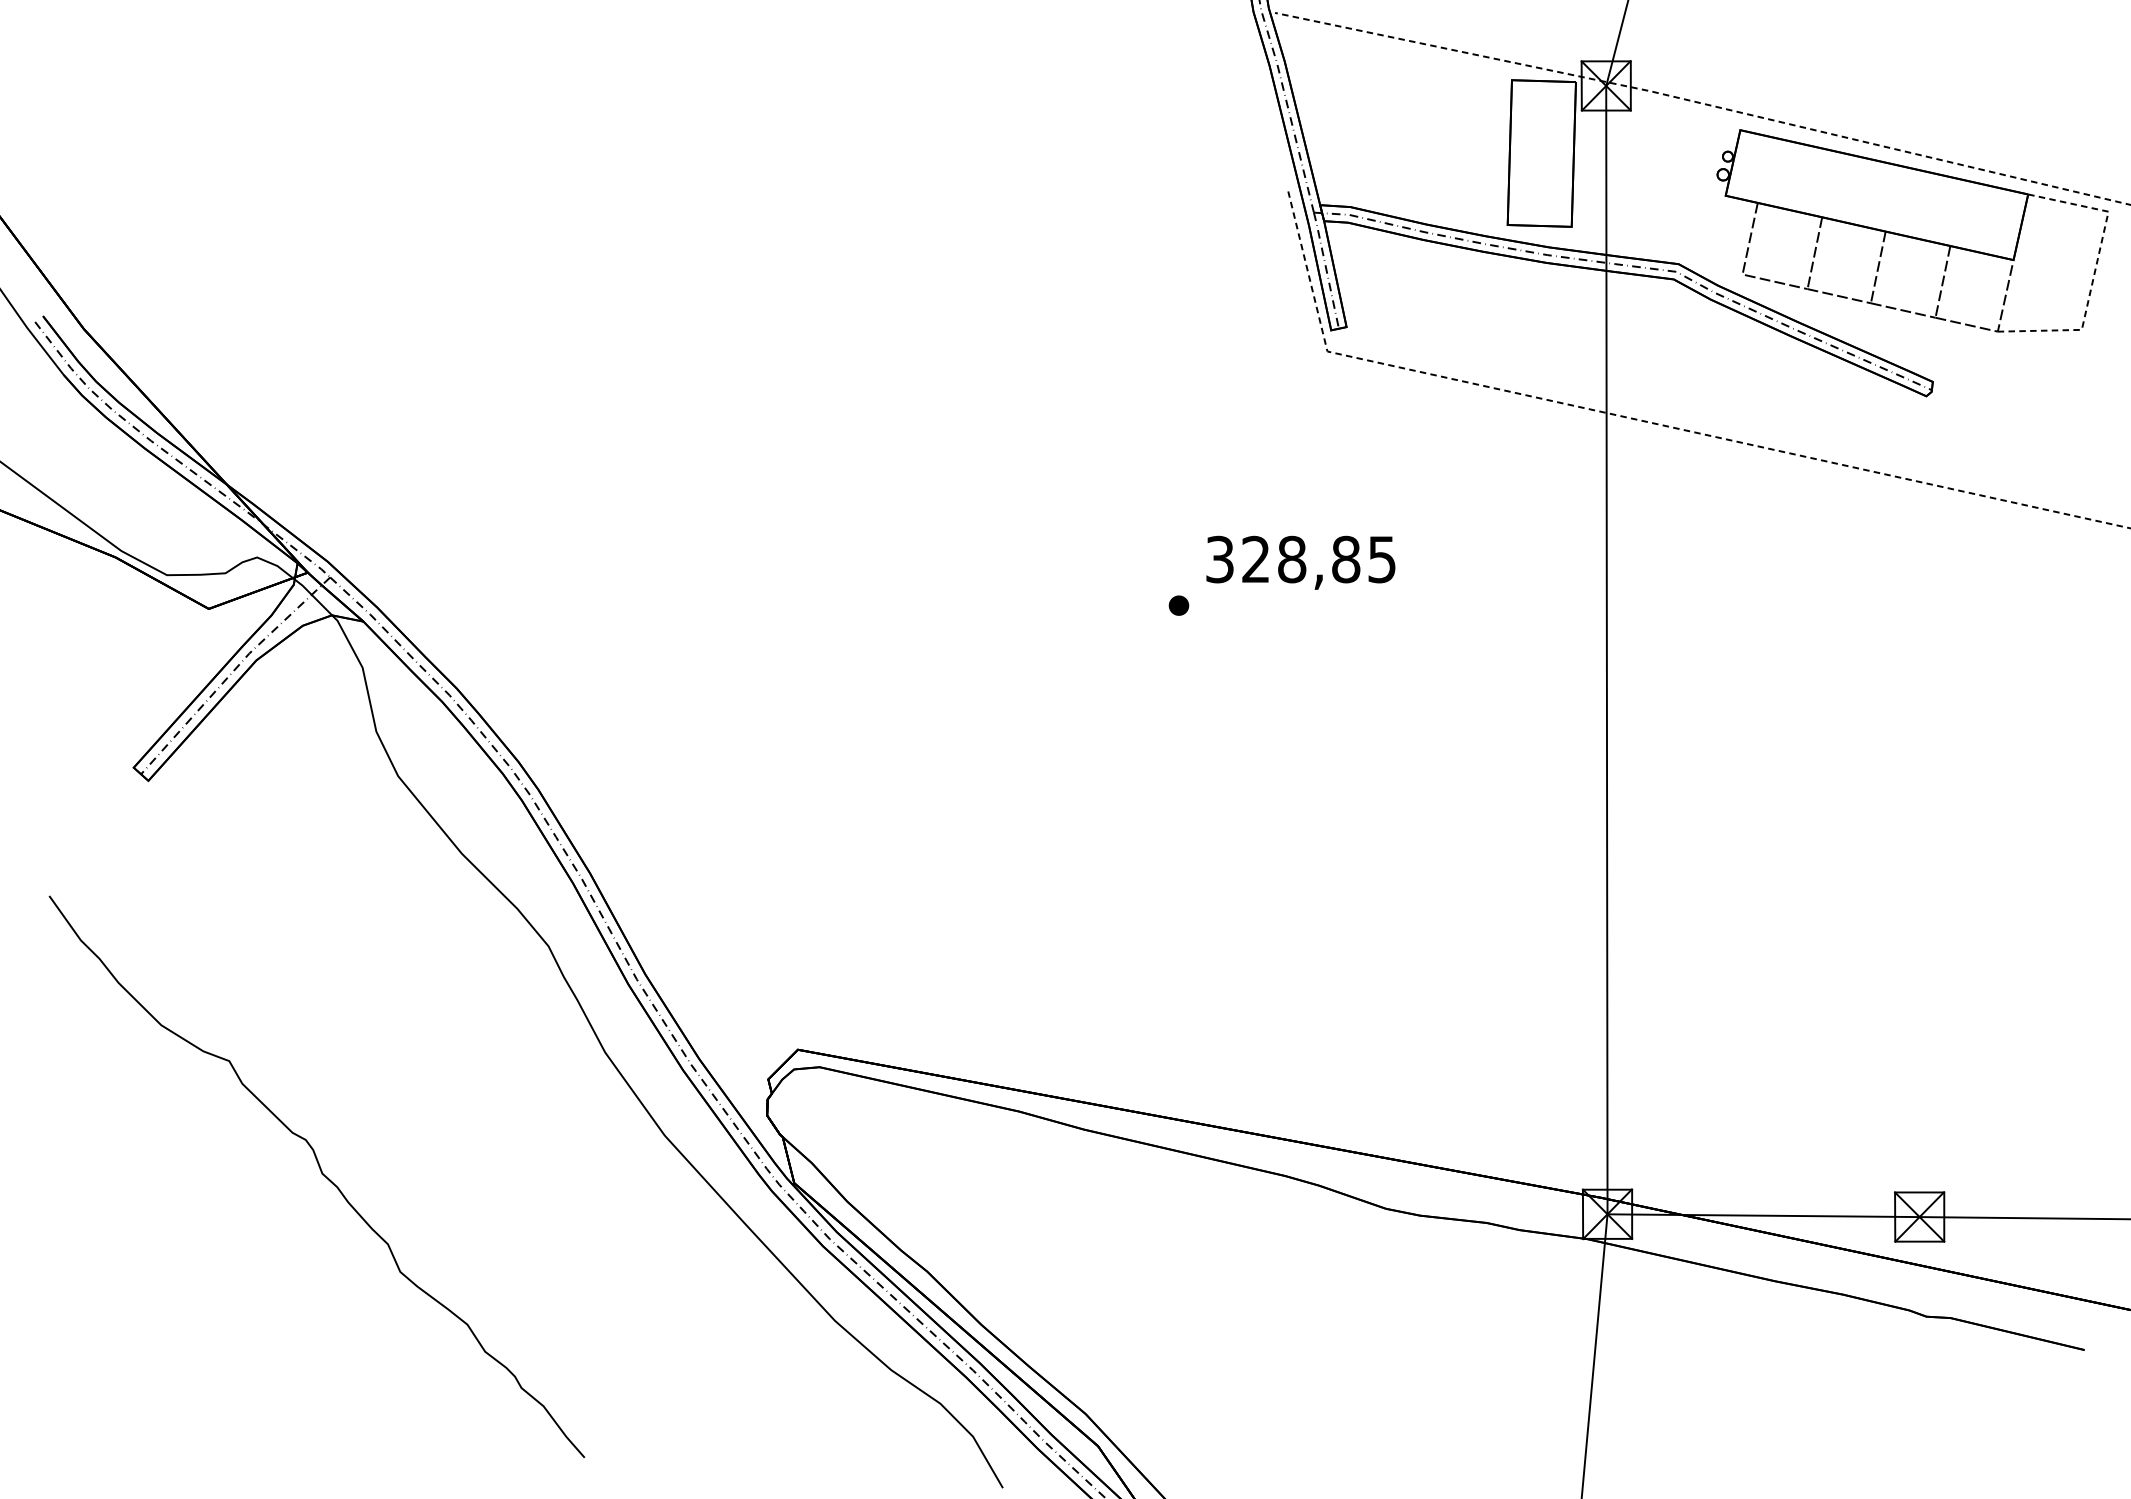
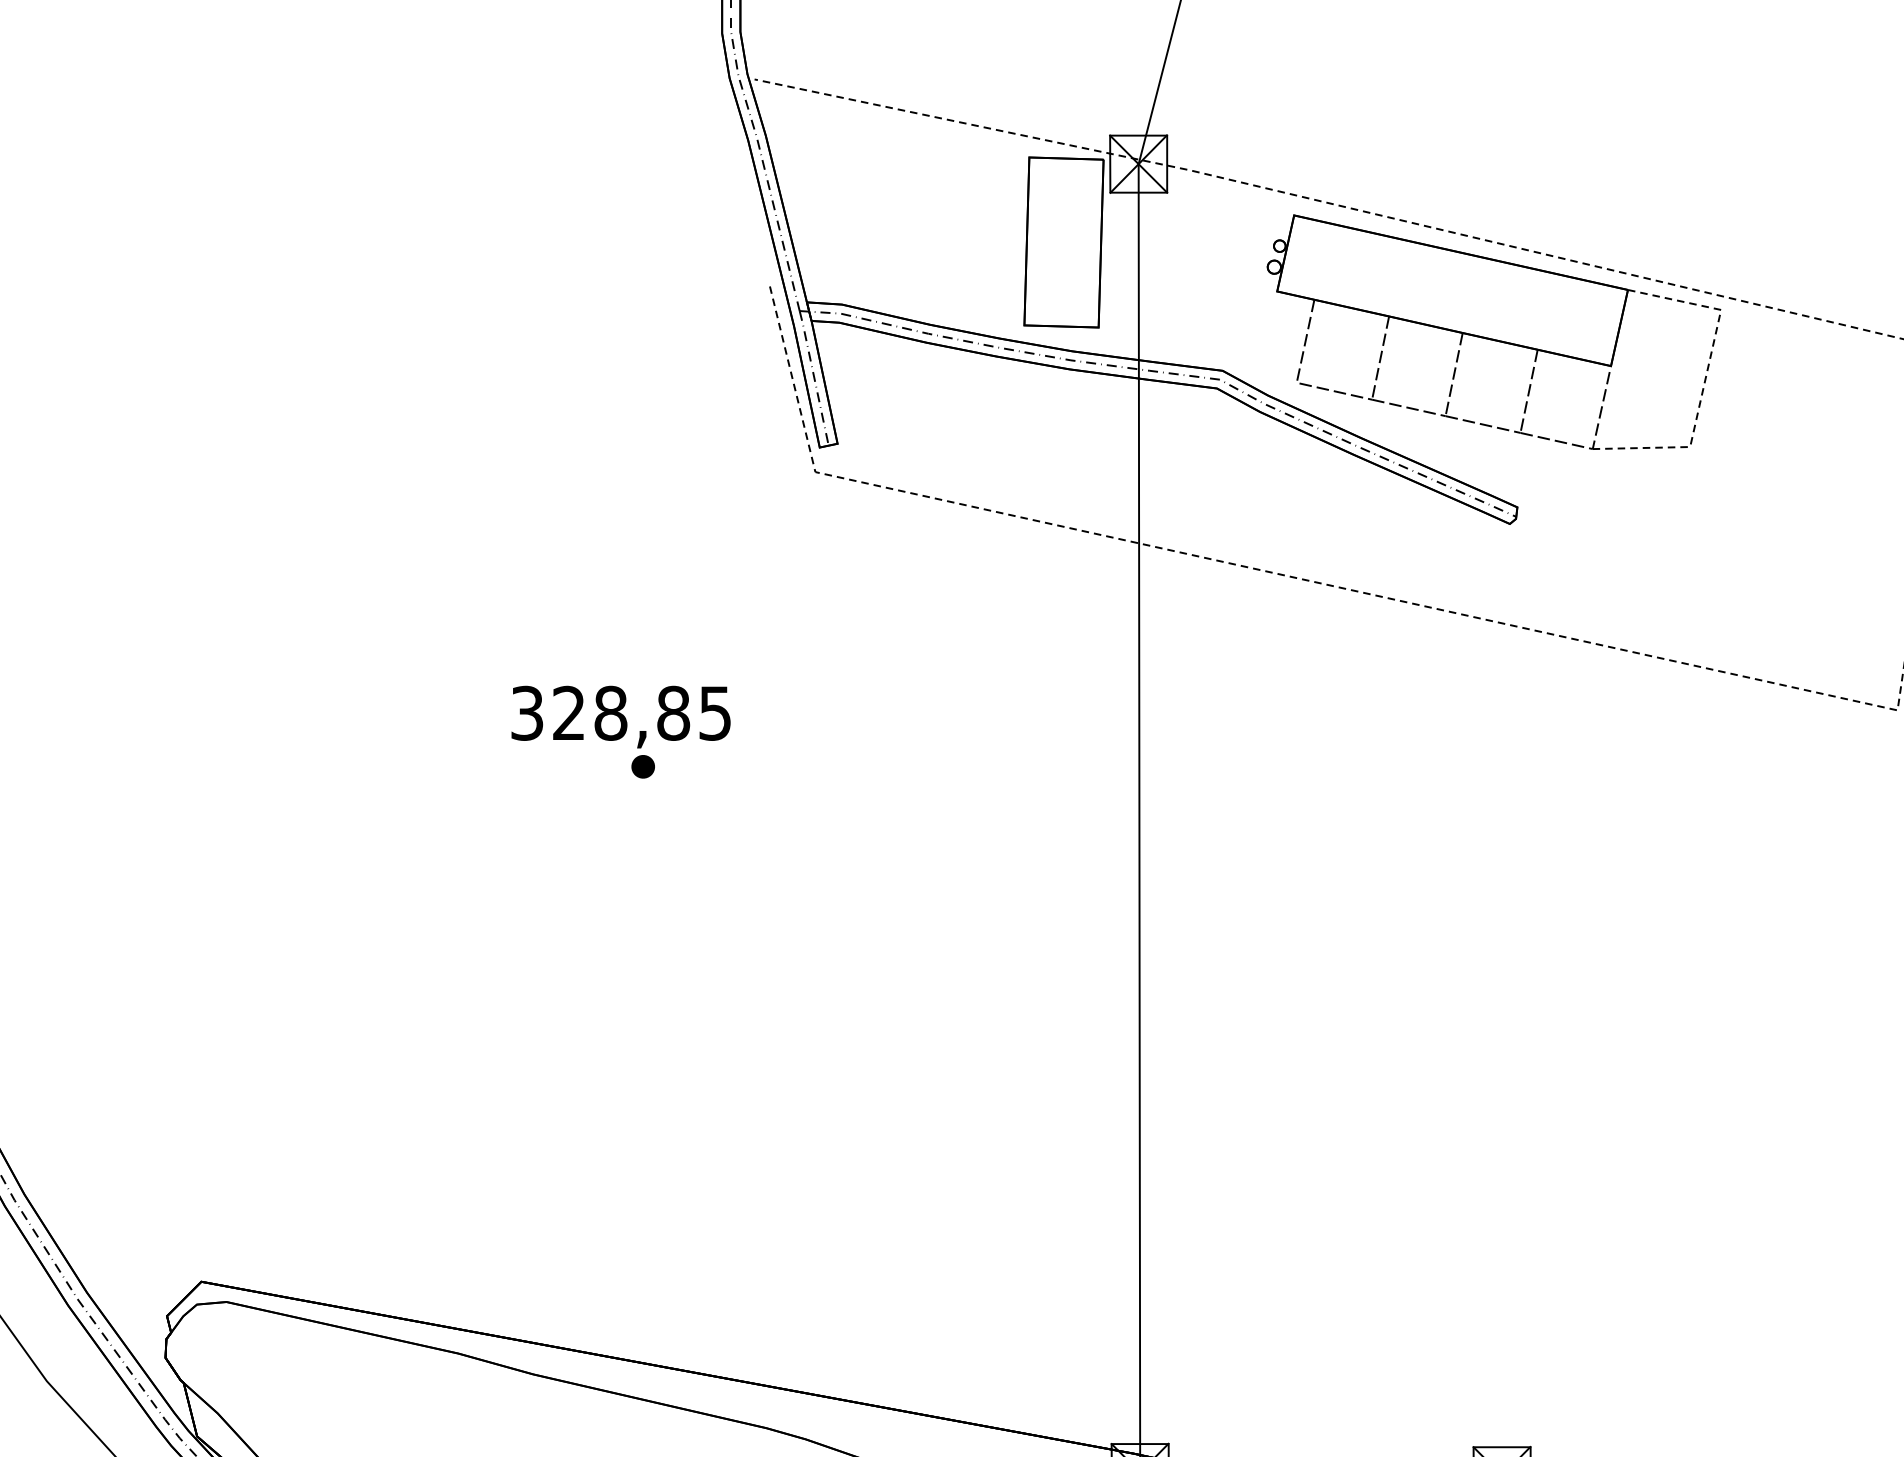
text: (1300, 562) -> (620, 716), moved

